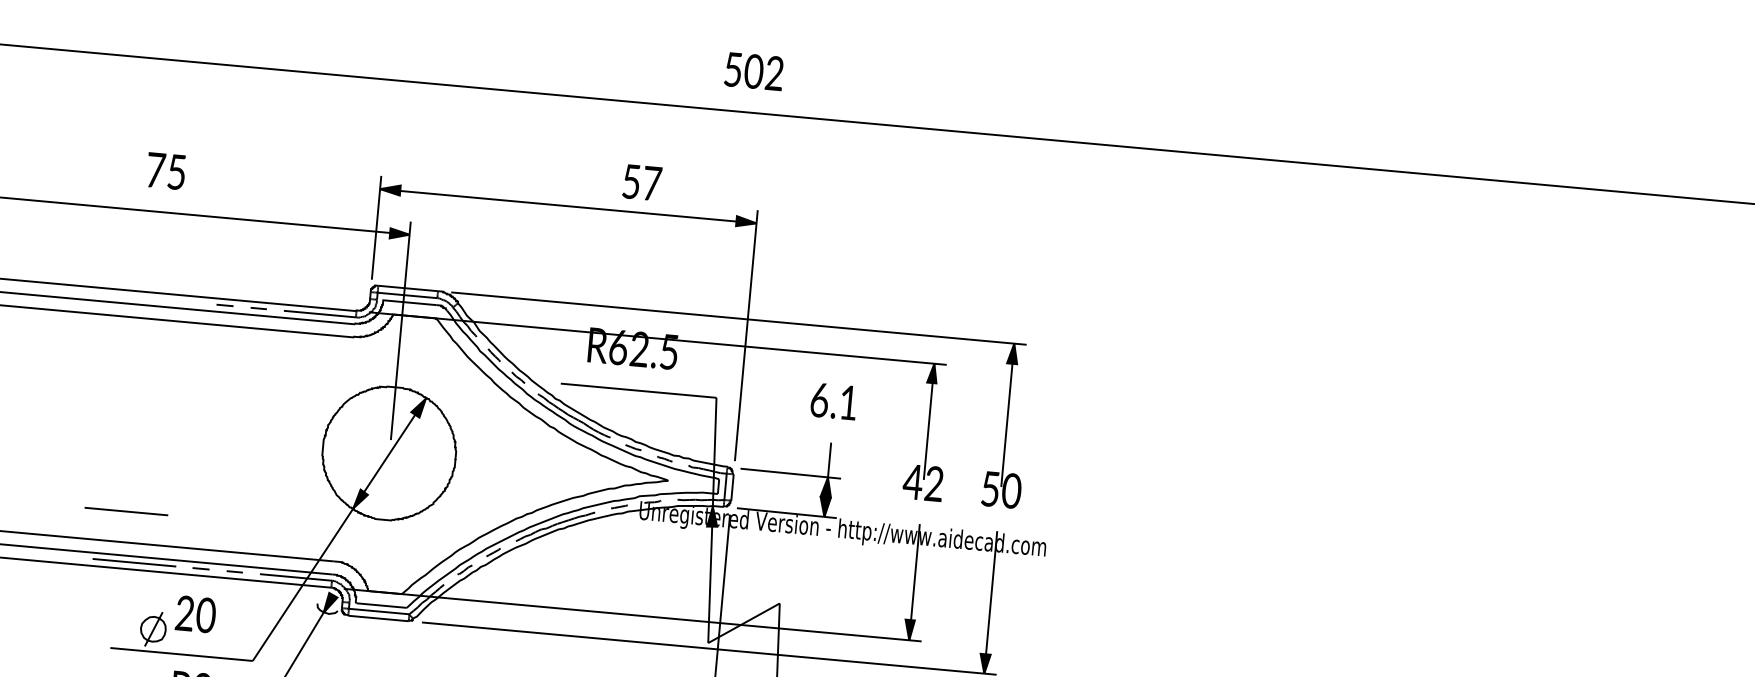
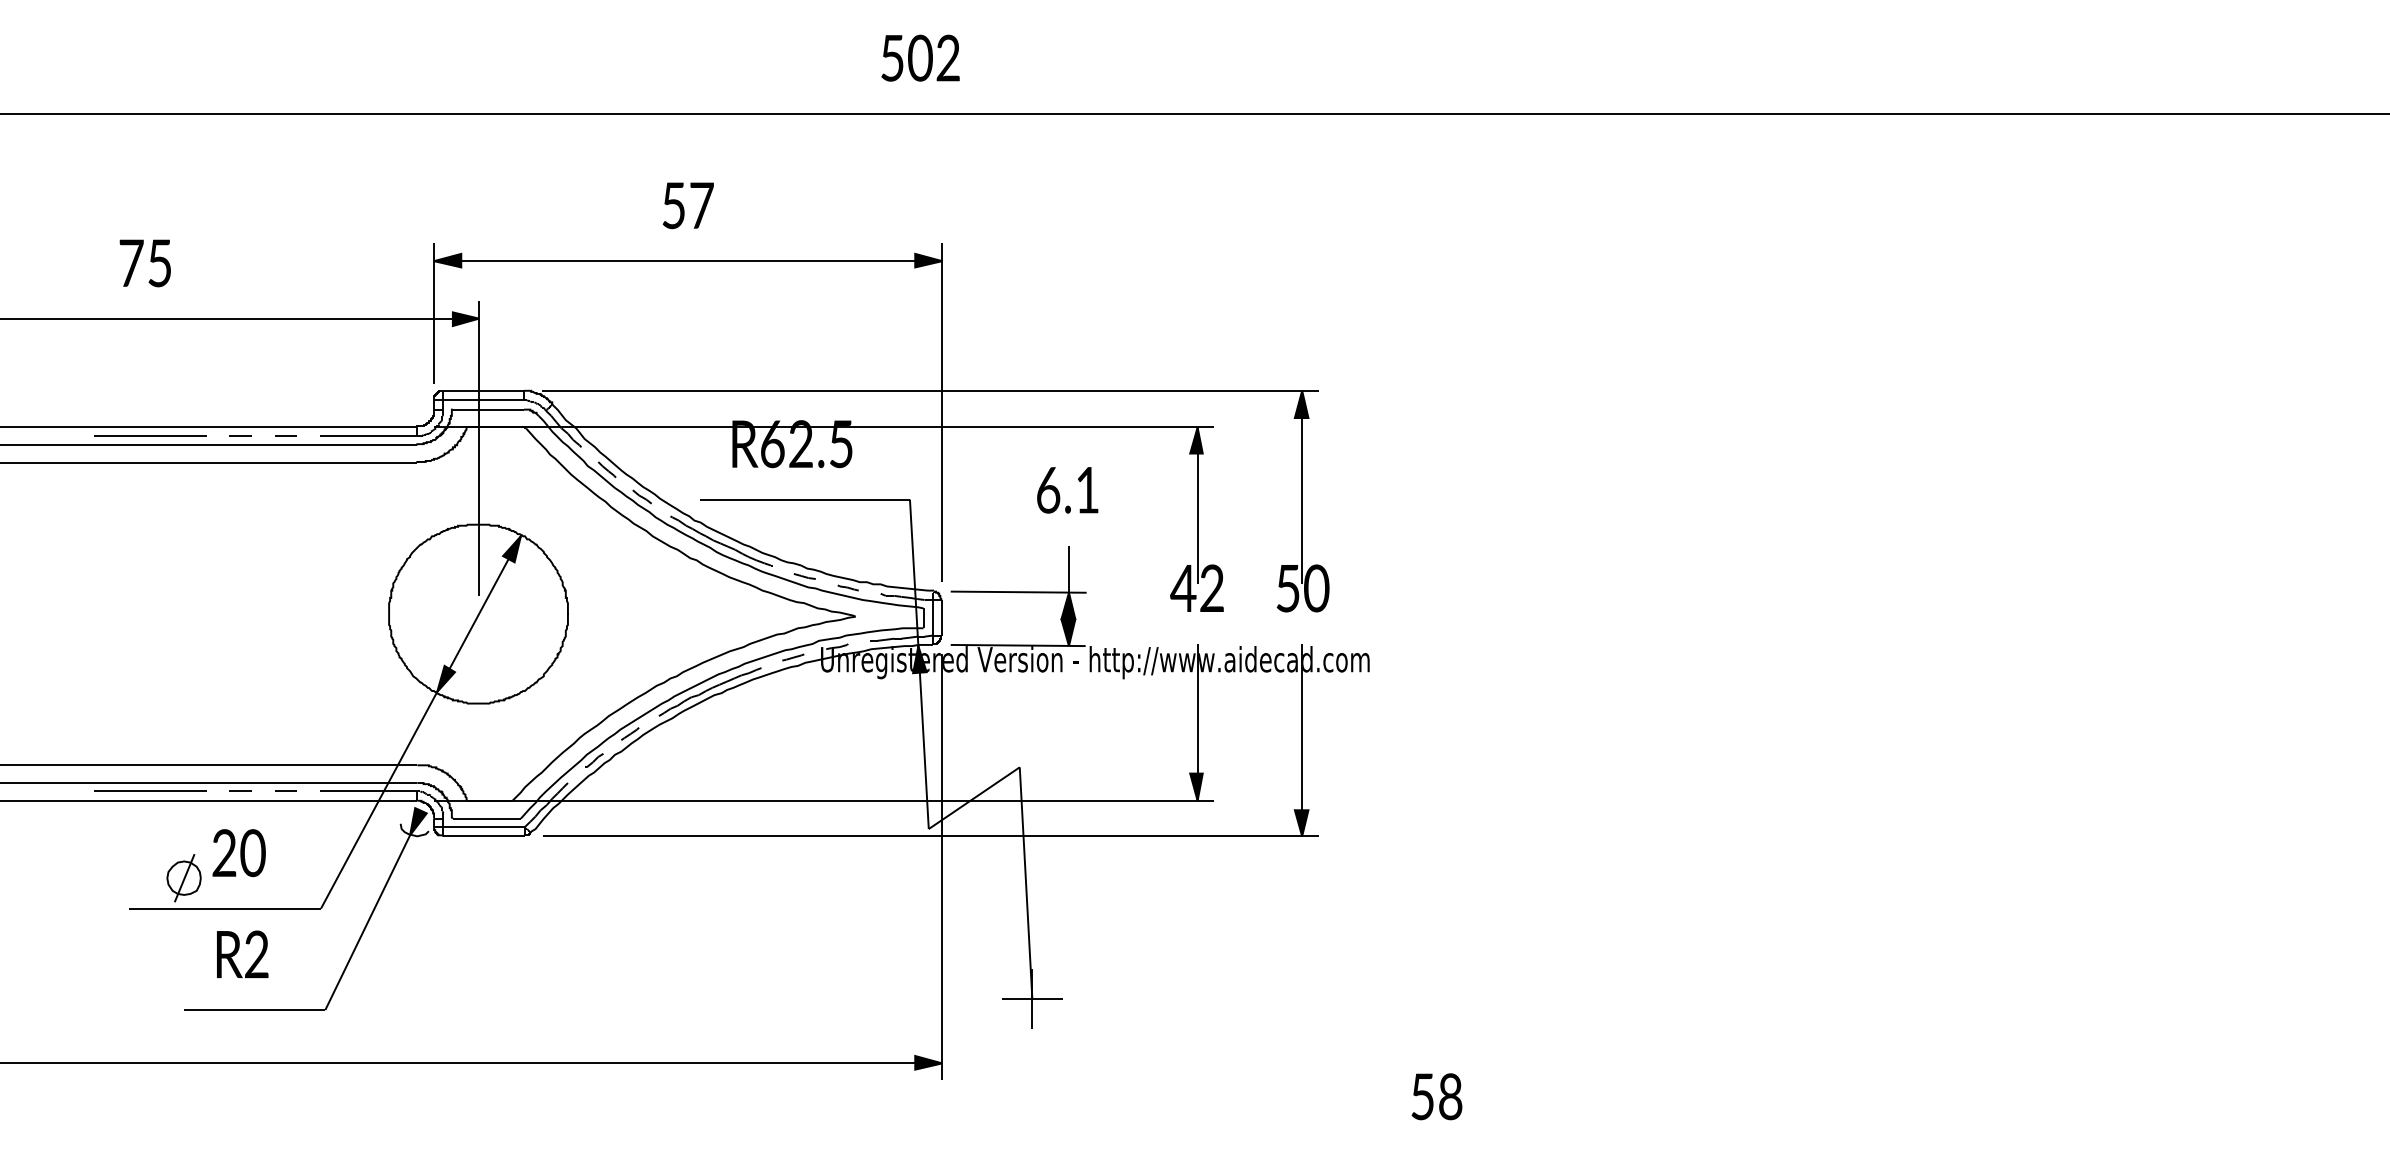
text: (641, 182) -> (687, 205), moved
line: (126, 511) -> (150, 435), moved

